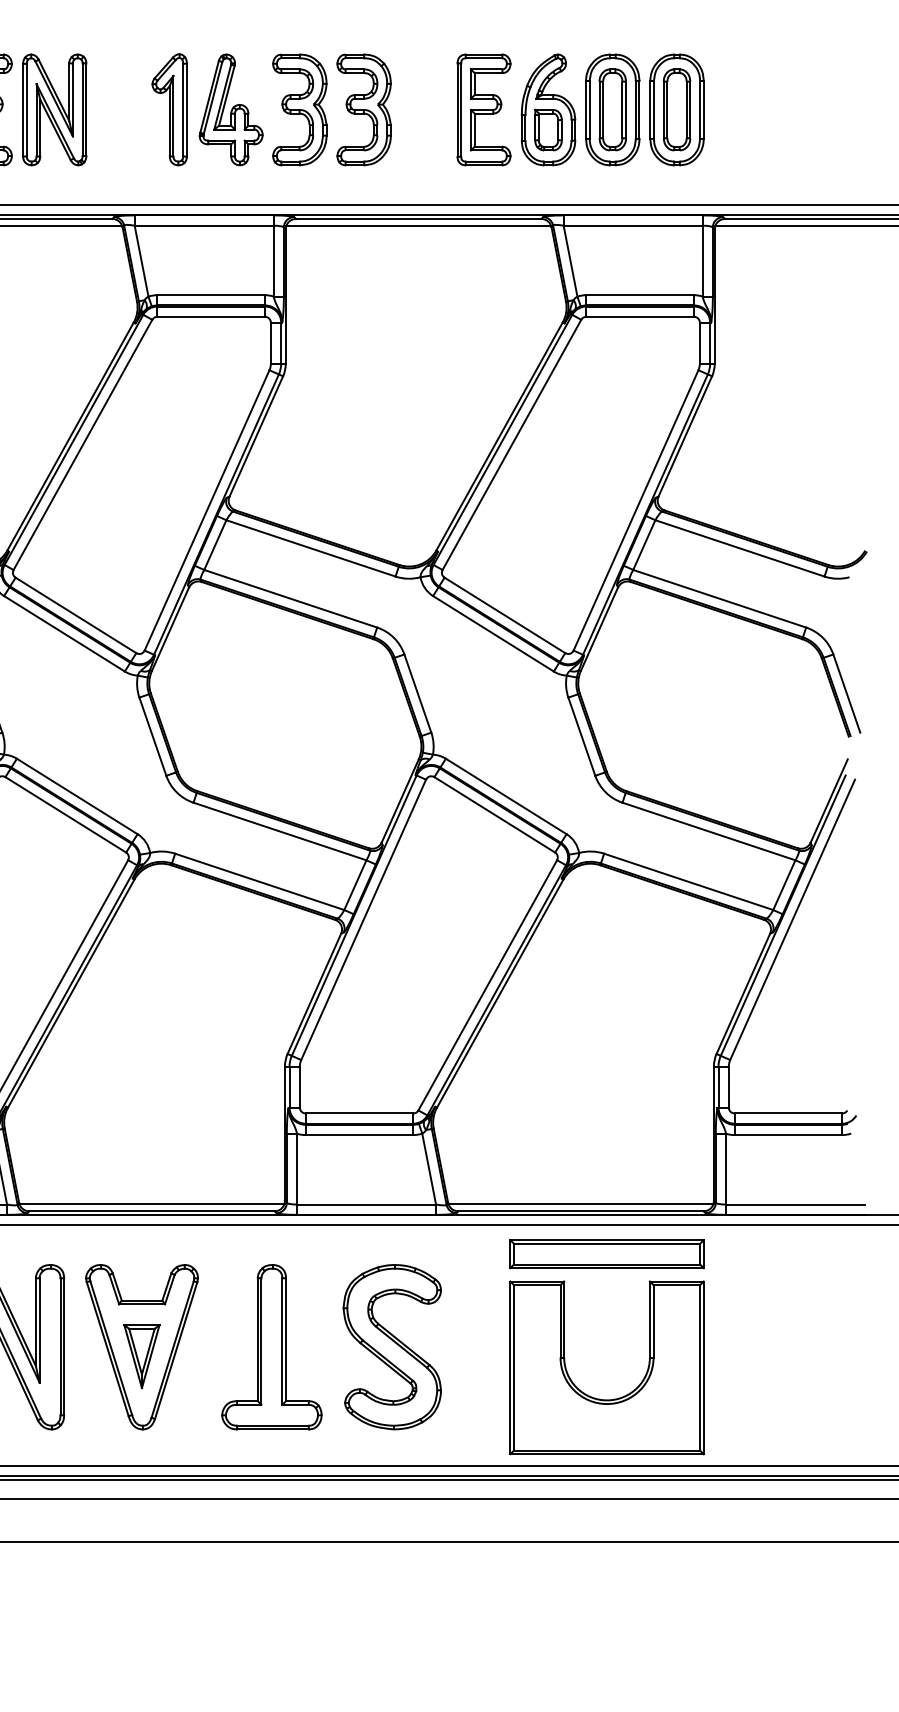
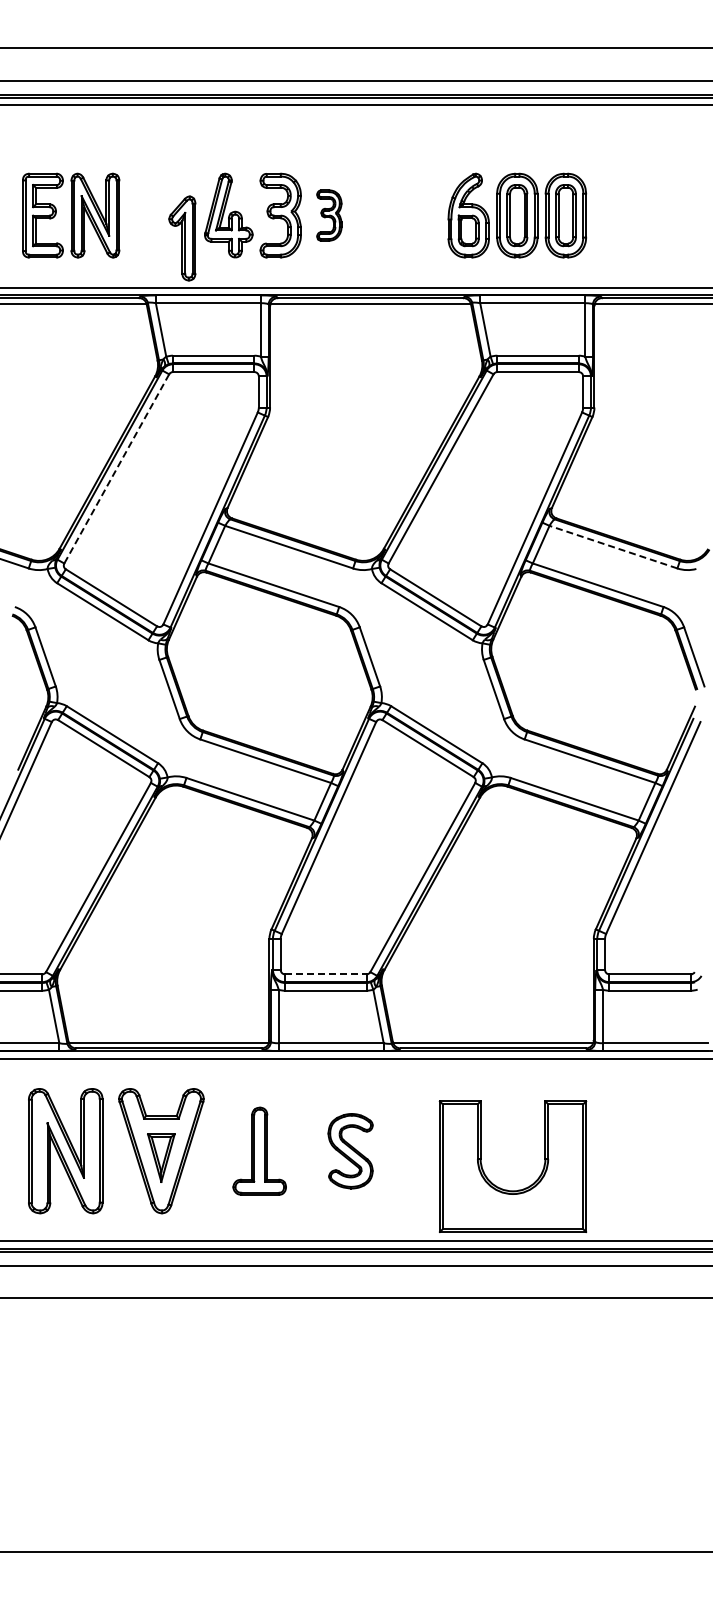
part: (169, 109) -> (182, 238), moved
part: (364, 109) -> (329, 215), size x0.6
part: (483, 109) -> (419, 215), removed
line: (82, 445) -> (116, 469), solid -> dashed
line: (739, 547) -> (613, 546), solid -> dashed
line: (359, 1113) -> (325, 974), solid -> dashed
part: (606, 1253) -> (512, 1080), removed
part: (271, 1347) -> (259, 1151), size x0.7
part: (392, 1347) -> (350, 1151), size x0.6

